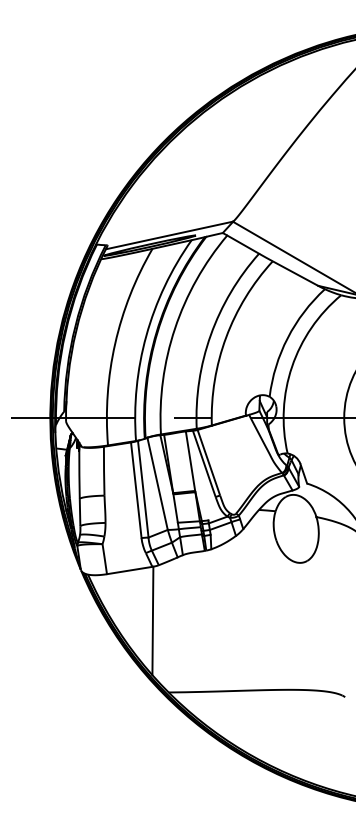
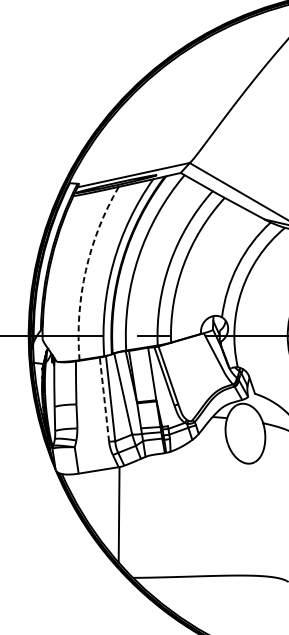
arc: (115, 343) -> (86, 270), solid -> dashed
line: (136, 489) -> (104, 399), solid -> dashed

